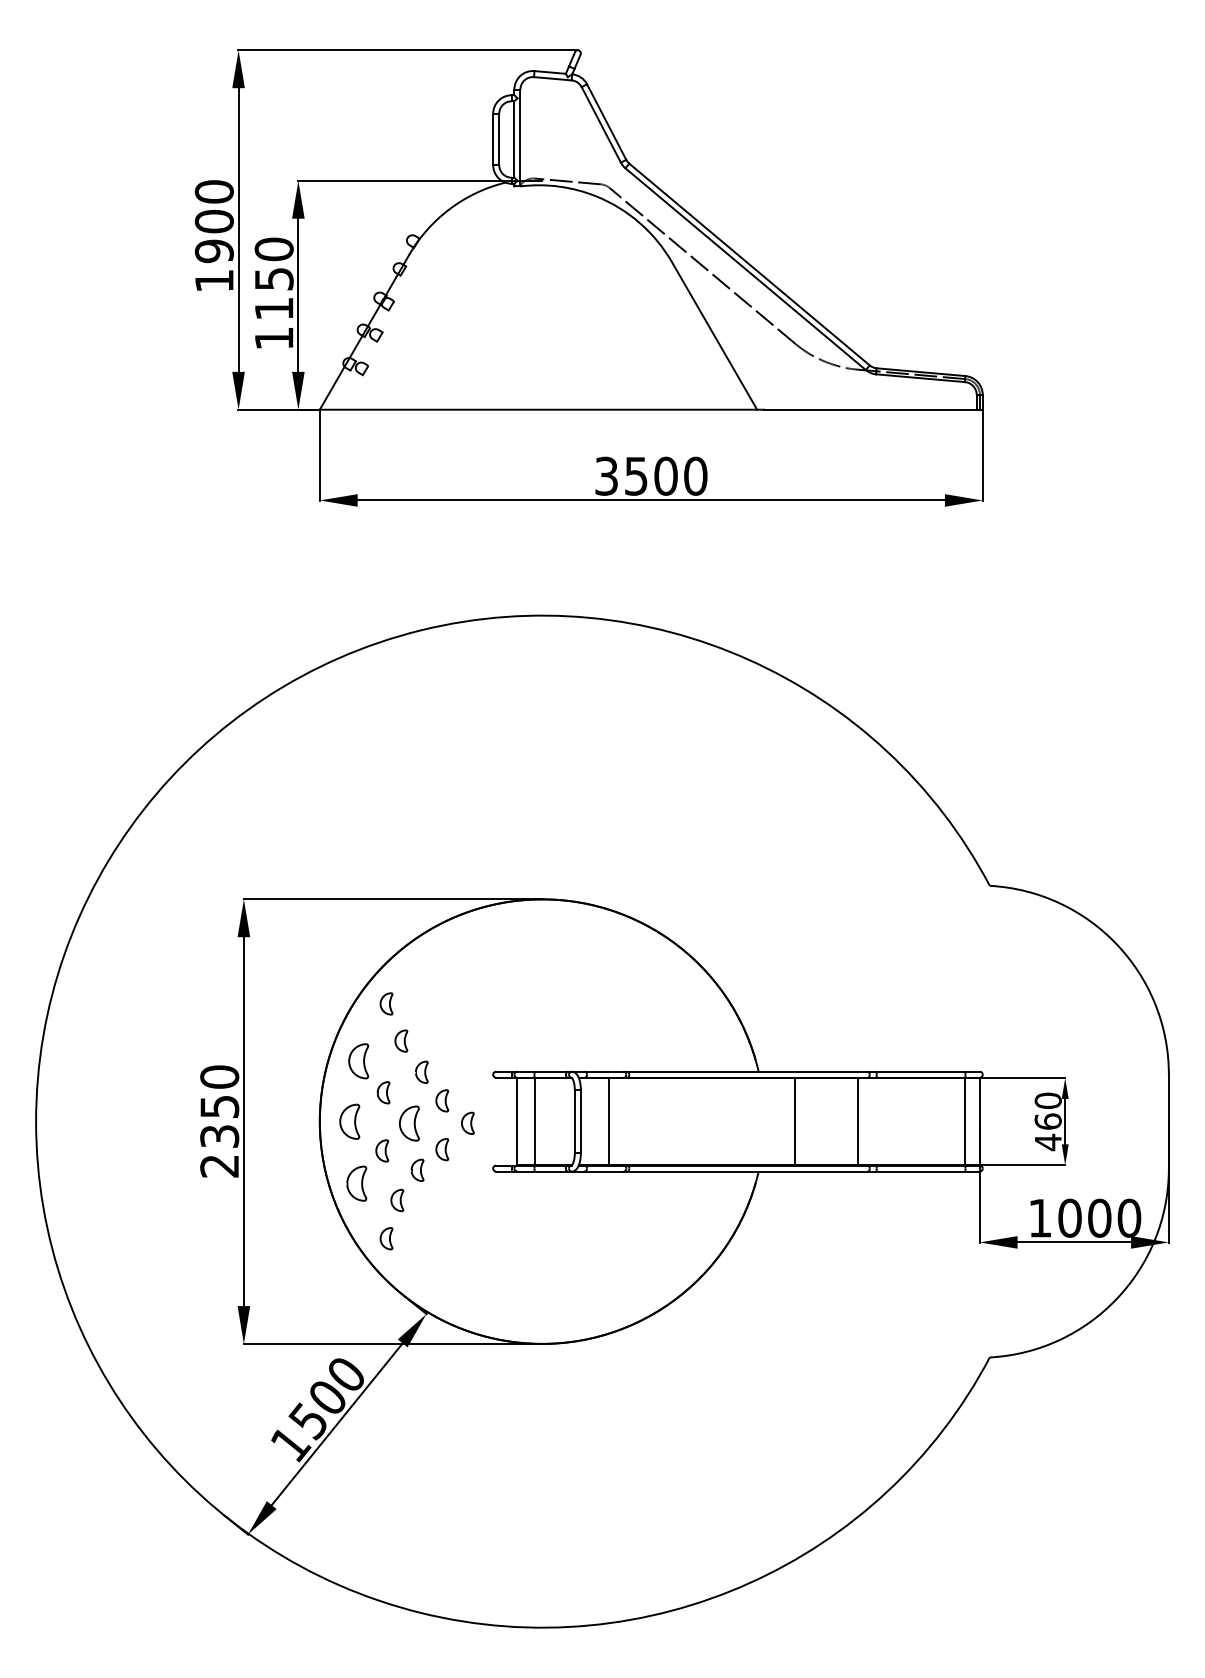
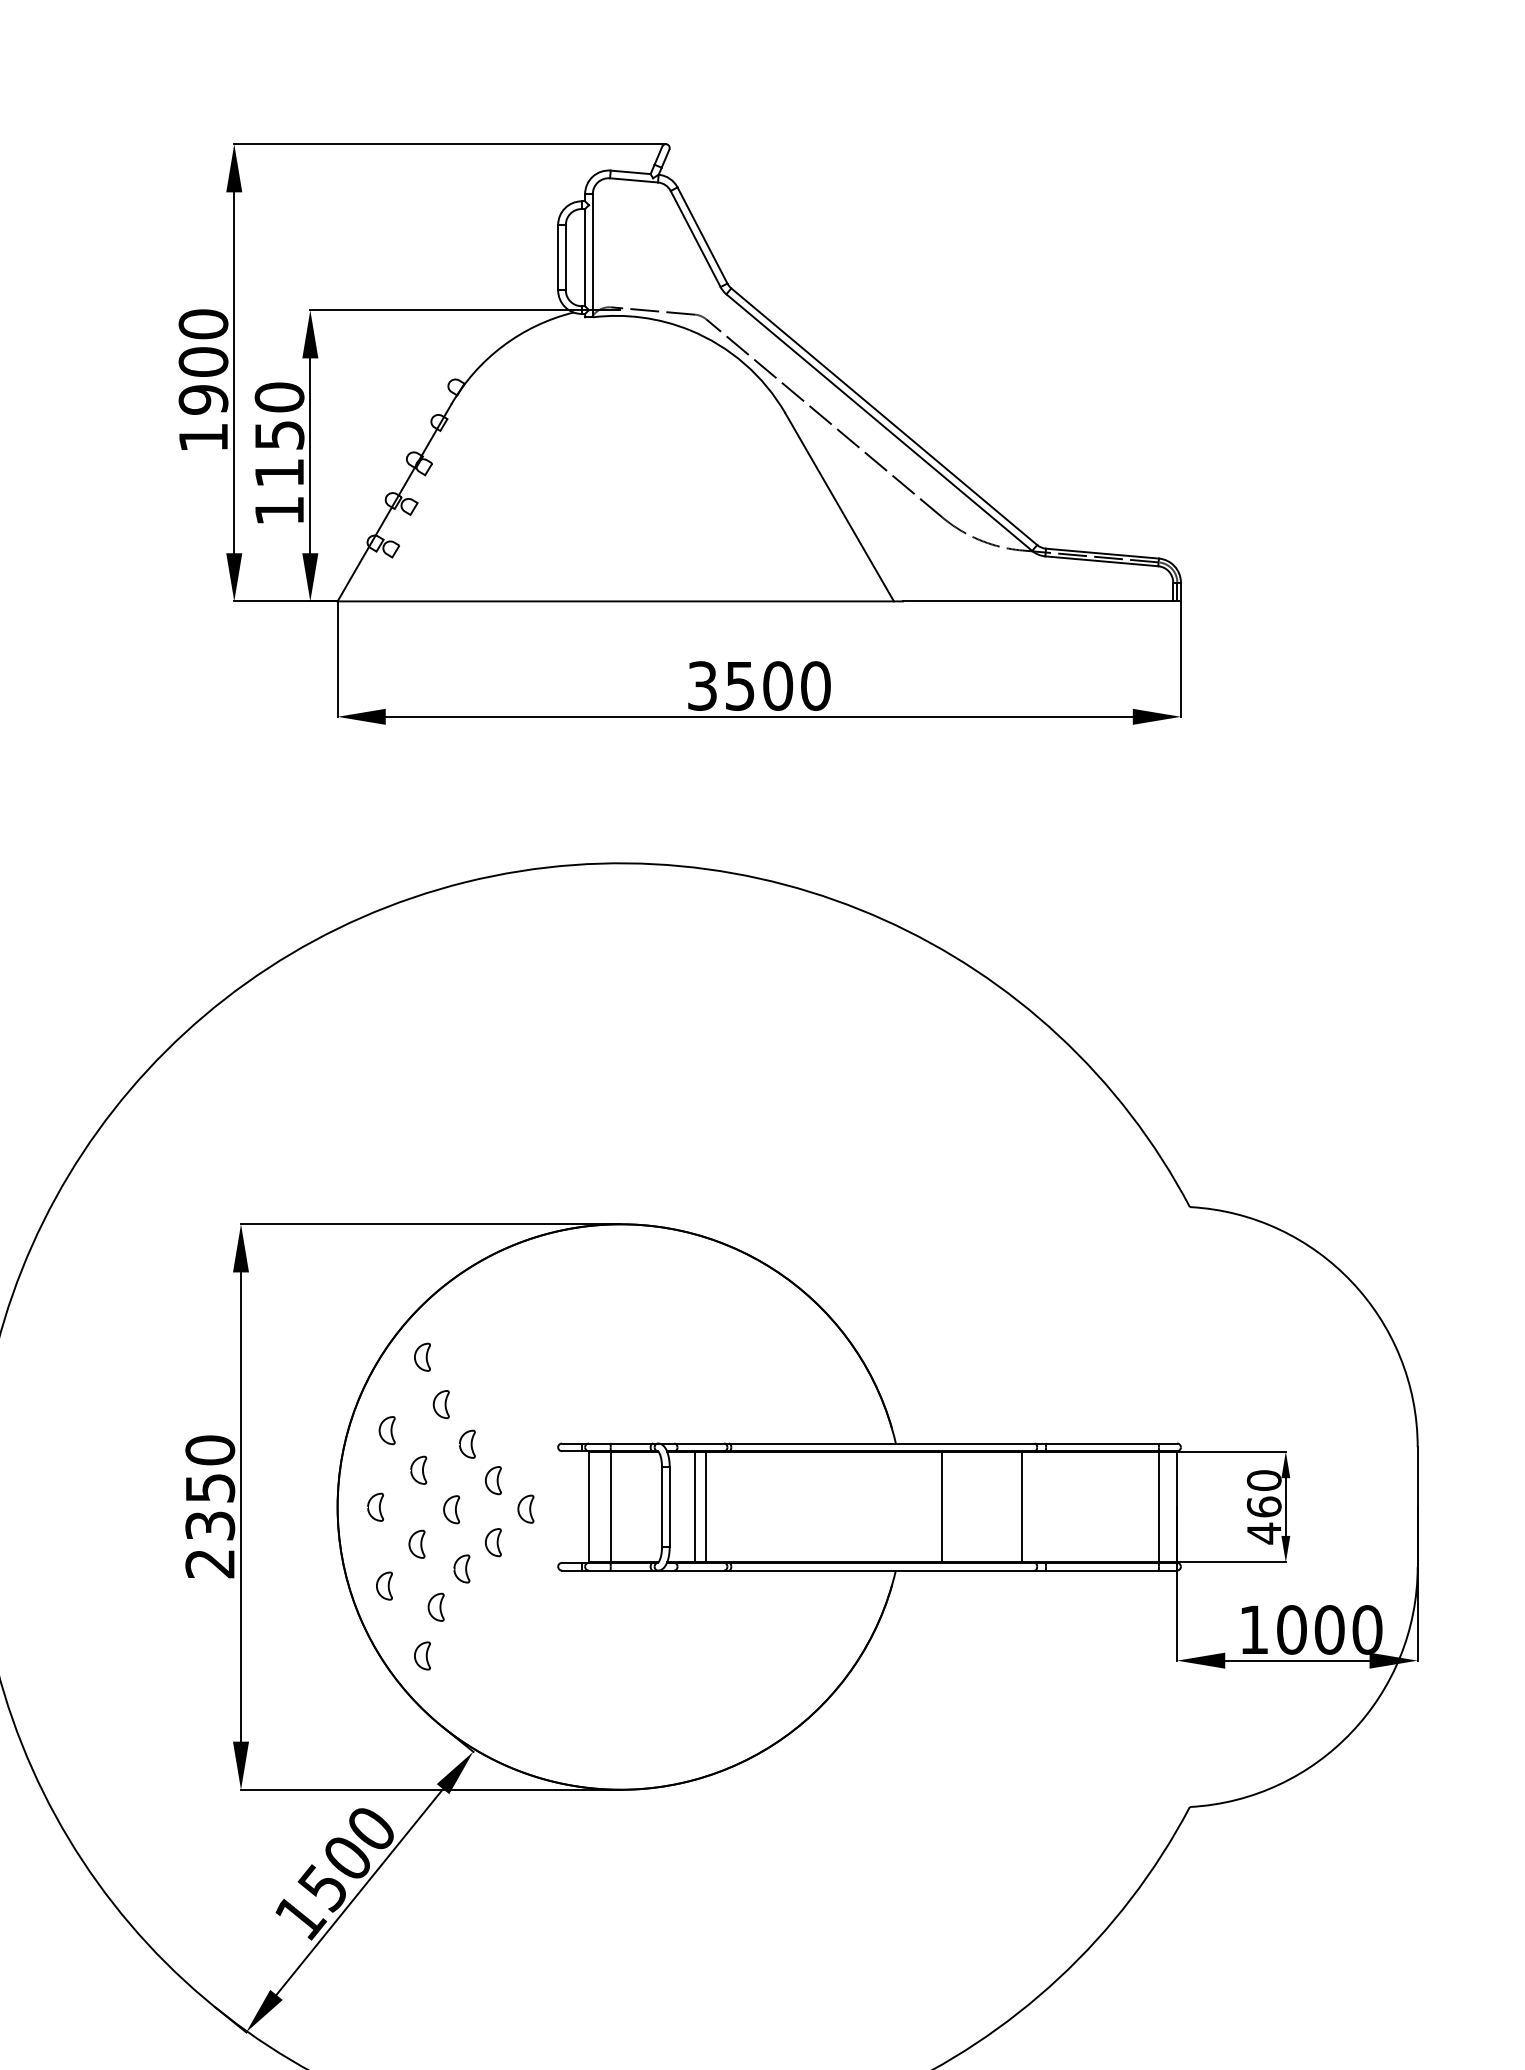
part: (358, 1061) -> (386, 1430), size x0.62
part: (349, 1121) -> (375, 1506), size x0.62
line: (600, 1121) -> (694, 1506), added
part: (409, 1123) -> (451, 1509), size x0.62
part: (356, 1183) -> (384, 1585), size x0.62

